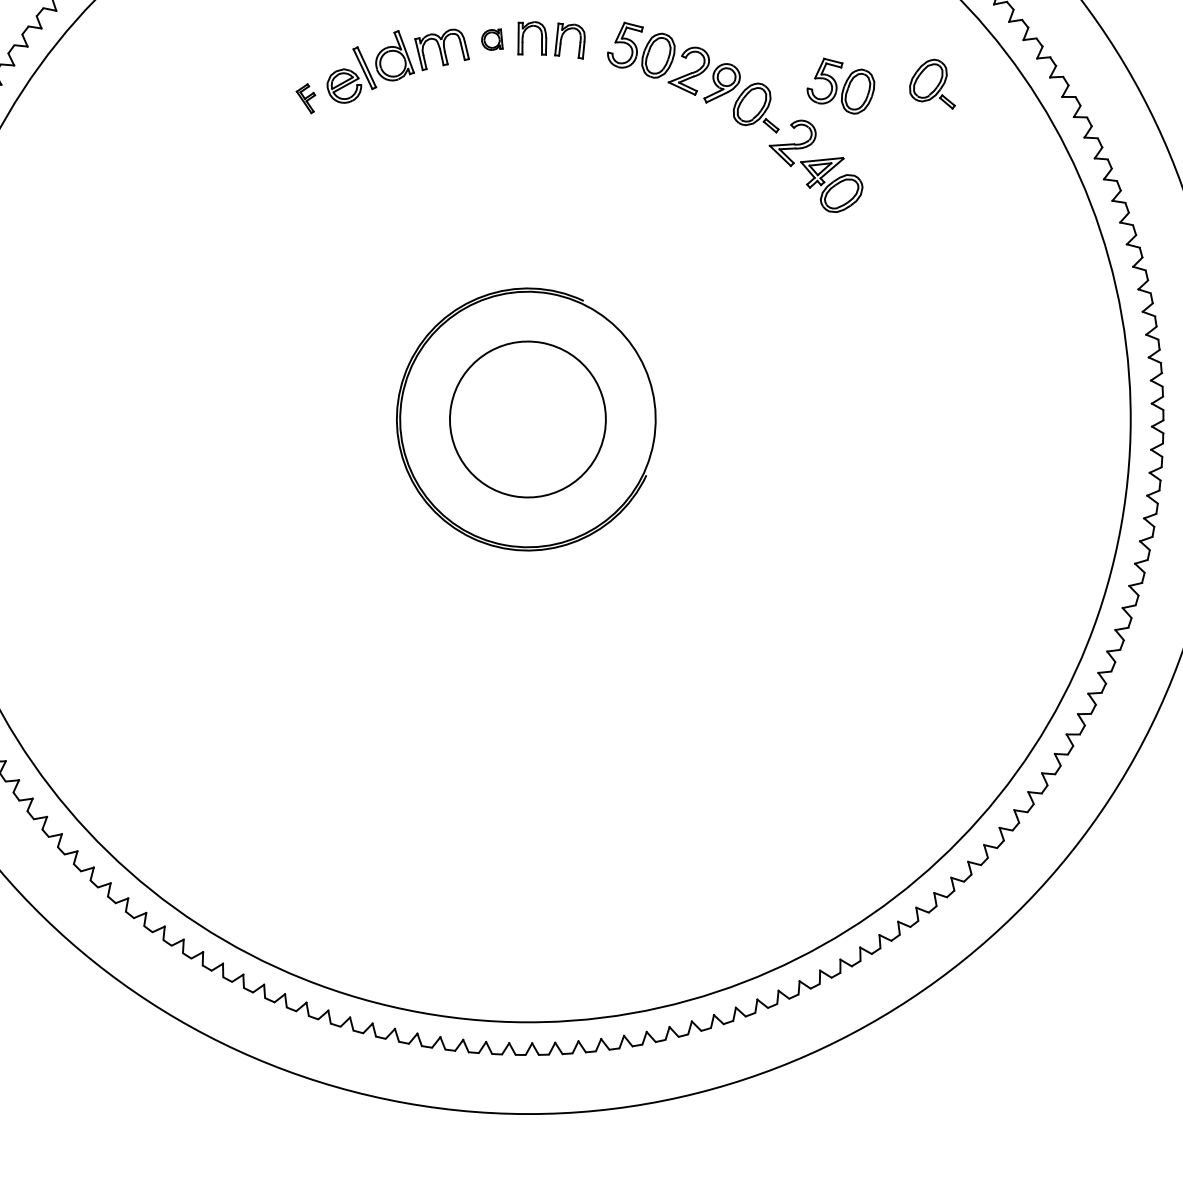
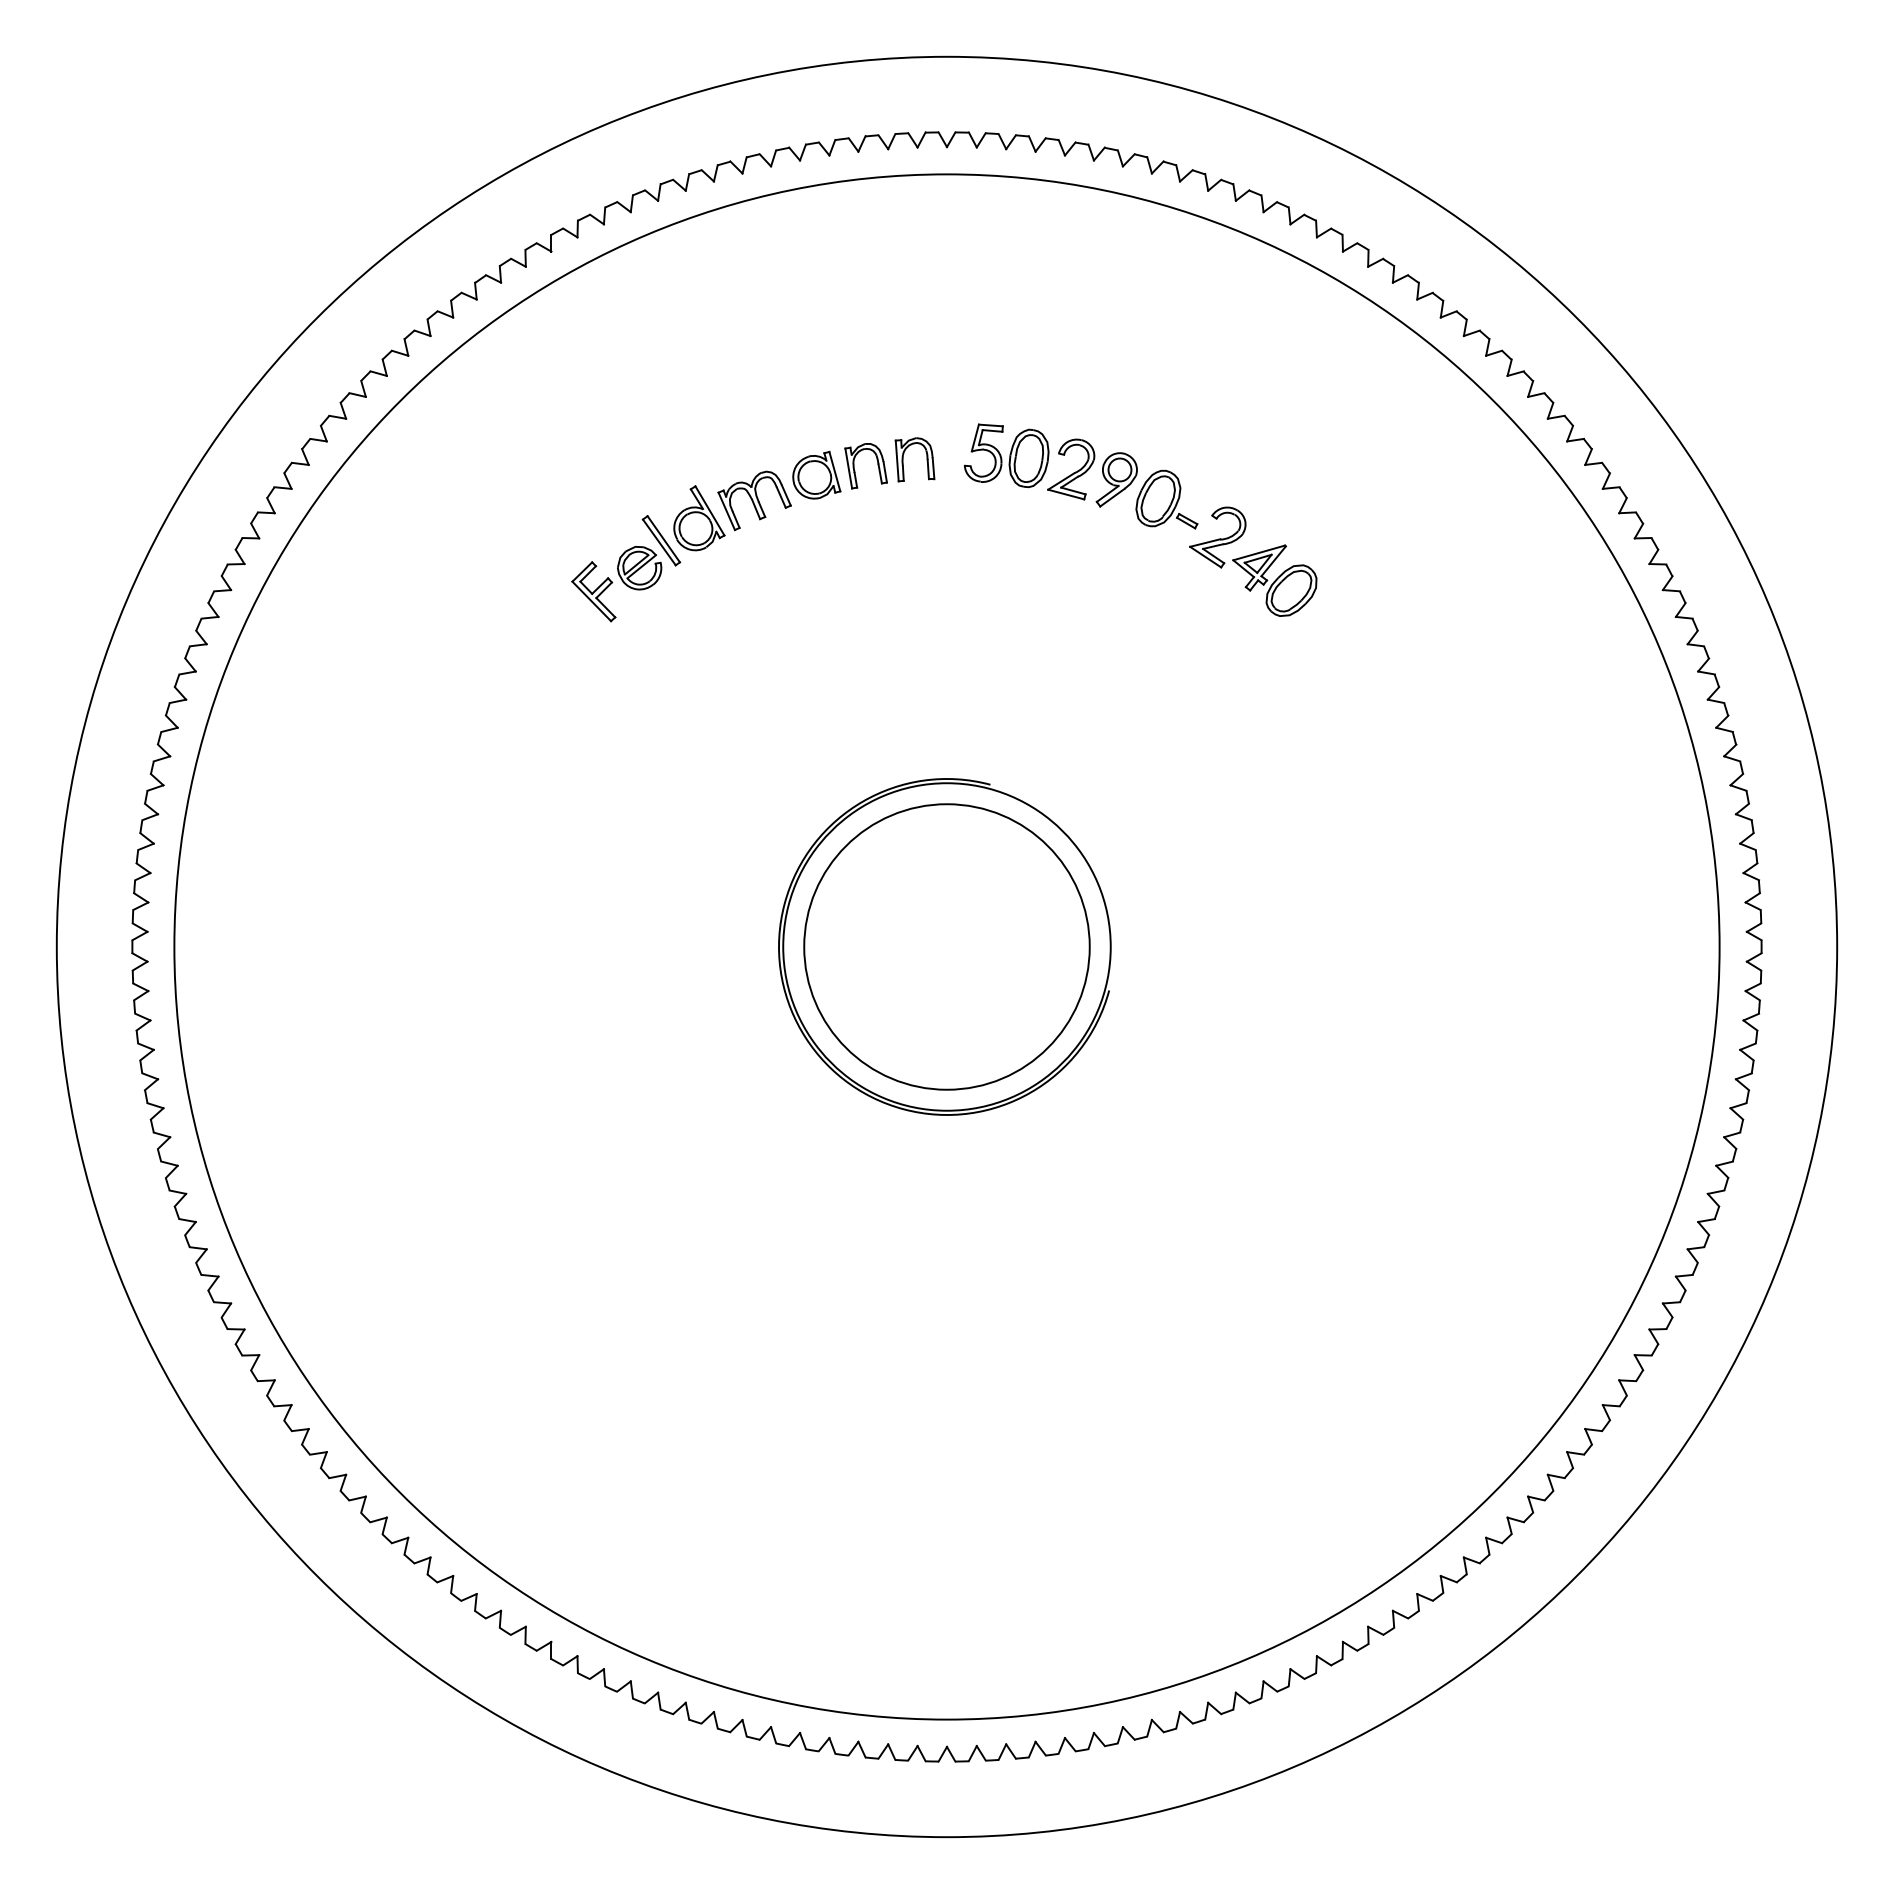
part: (493, 38) -> (816, 474), size x1.67
part: (934, 82) -> (1383, 429), removed
part: (841, 86) -> (1266, 455), removed
part: (305, 97) -> (593, 591), size x1.67
circle: (527, 419) -> (946, 946), size x1.43

